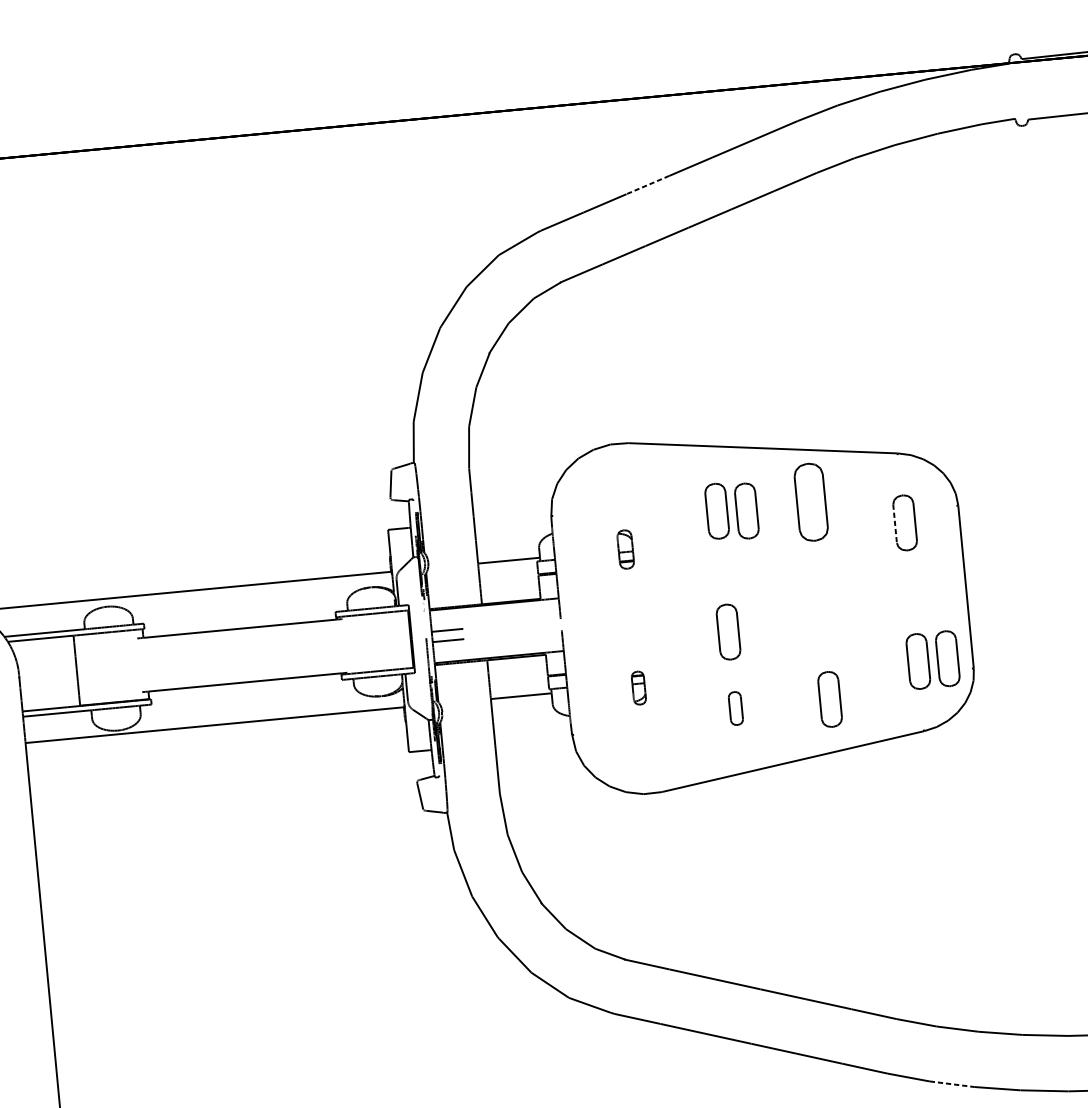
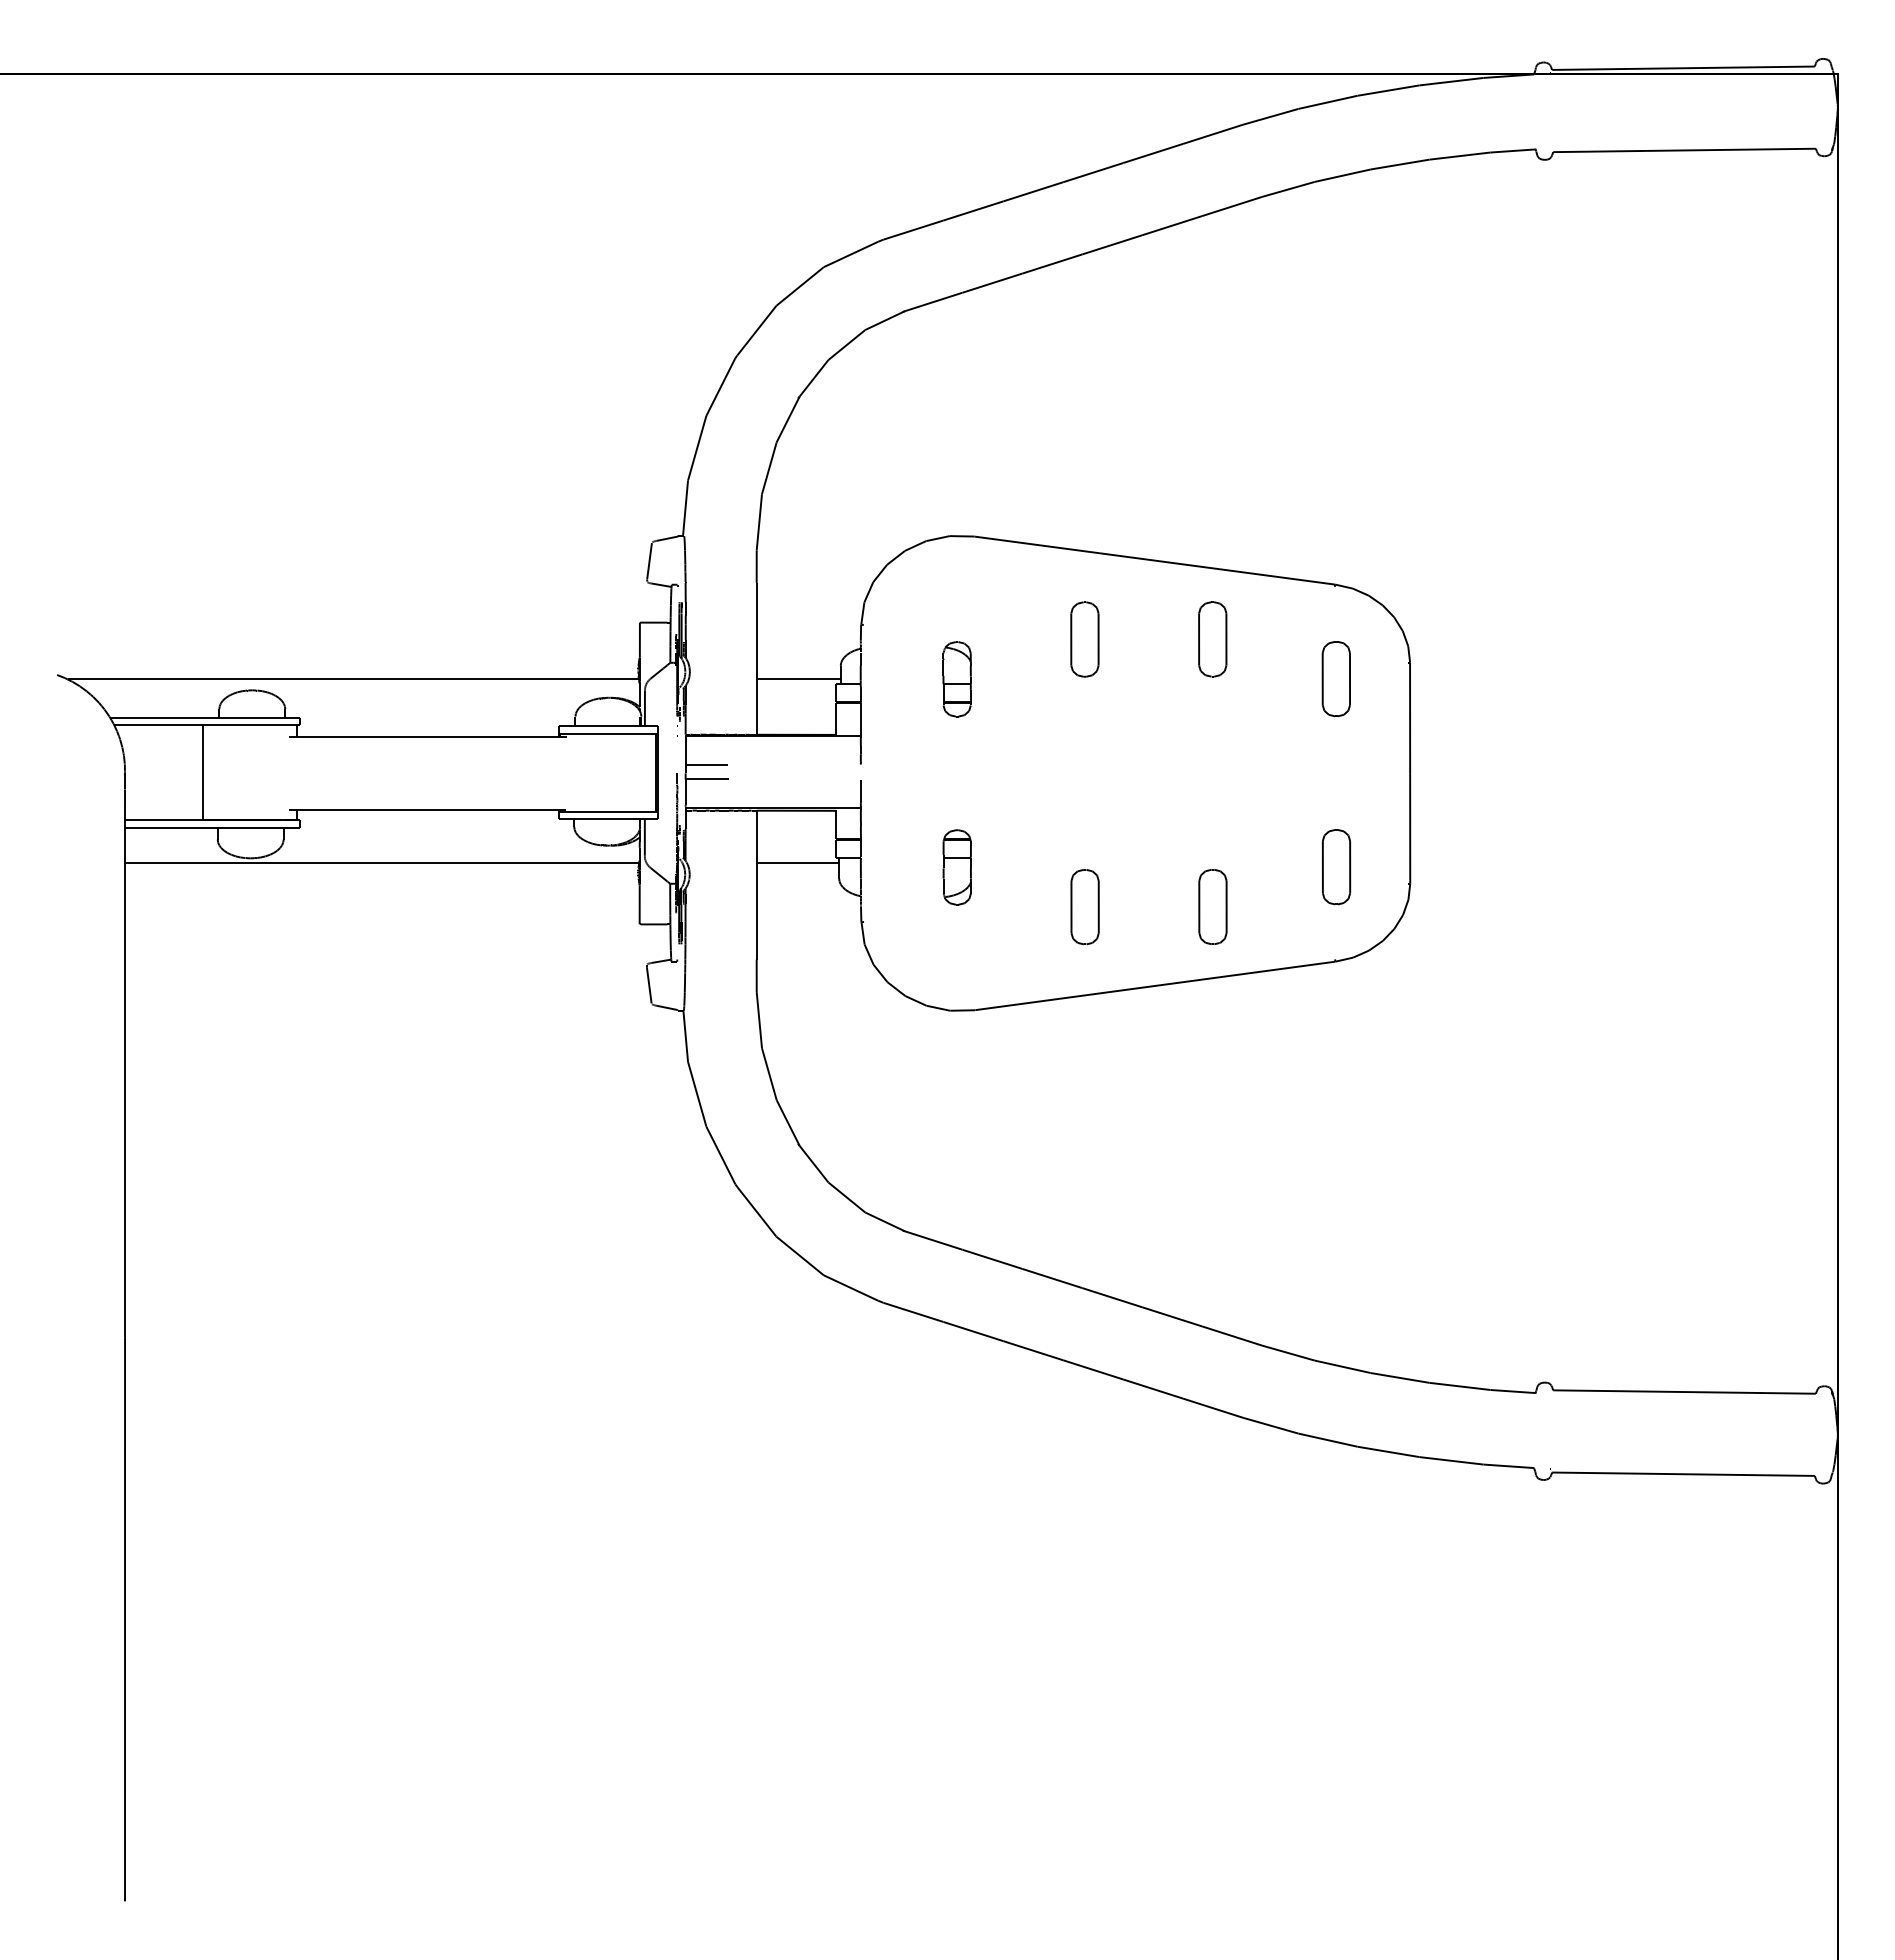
line: (647, 184) -> (1032, 191), dashed -> solid
part: (811, 502) -> (1212, 639), size x0.71
part: (746, 510) -> (1124, 642), removed
line: (894, 524) -> (1322, 679), dashed -> solid
part: (625, 549) -> (956, 679), size x1.43
part: (728, 632) -> (1084, 803), removed
part: (947, 658) -> (1376, 867), removed
part: (638, 688) -> (956, 867), size x1.67
part: (735, 708) -> (1084, 907), size x1.67
line: (952, 1084) -> (1328, 1440), dashed -> solid

